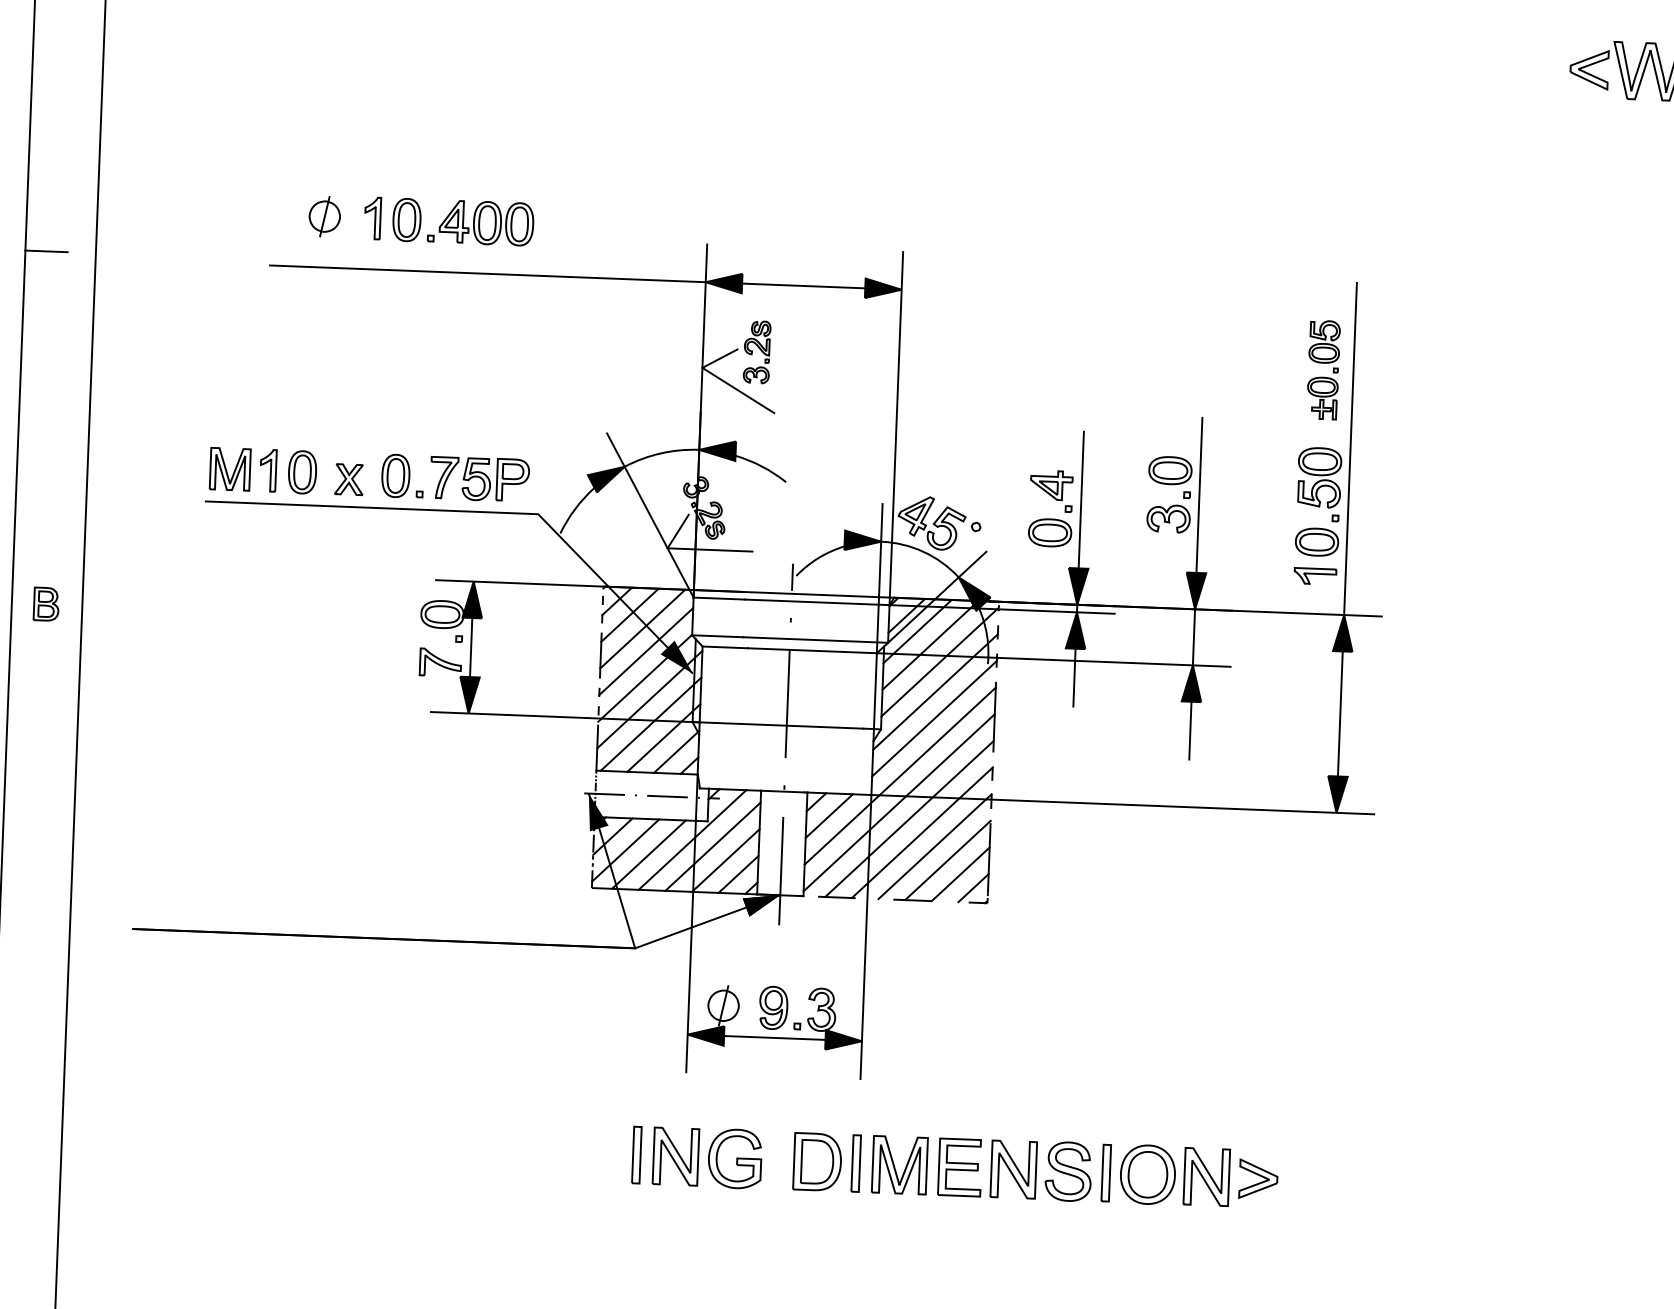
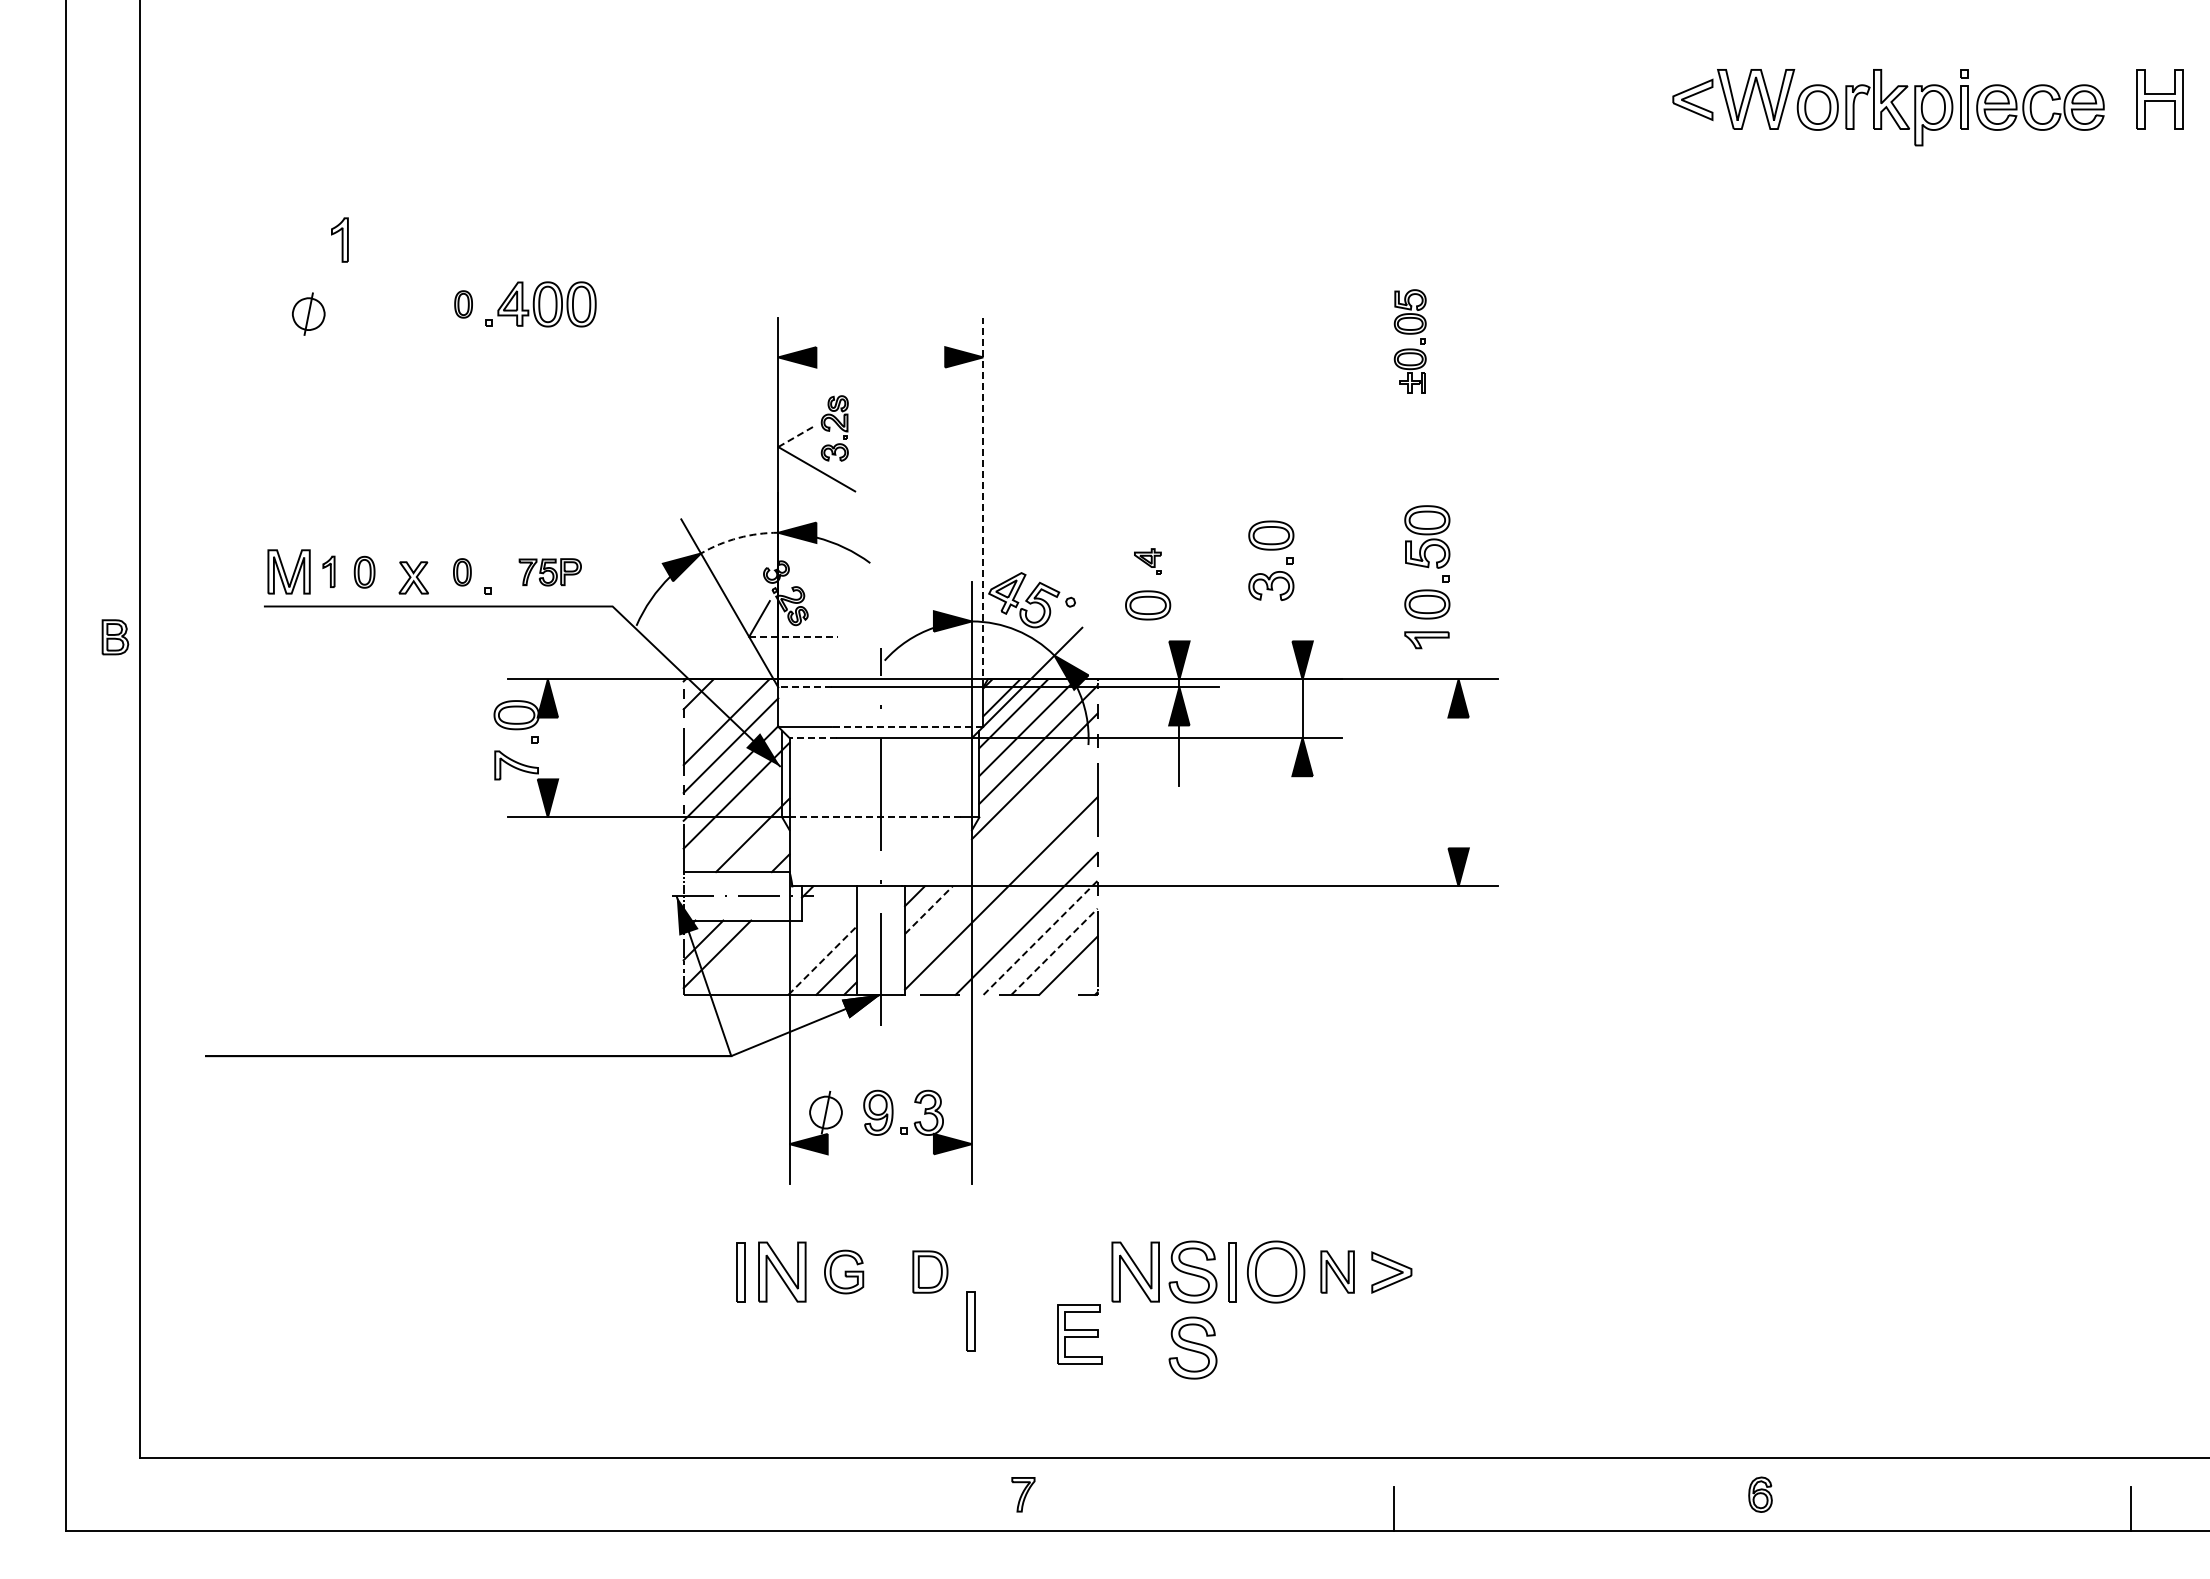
part: (324, 215) -> (308, 313), moved
part: (372, 217) -> (339, 239), moved
part: (406, 220) -> (463, 304), size x0.6
line: (46, 251) -> (88, 351), removed
line: (488, 273) -> (550, 357), removed
line: (803, 286) -> (880, 357), removed
line: (720, 358) -> (796, 436), solid -> dashed
part: (1323, 363) -> (1409, 334), moved
line: (896, 428) -> (983, 502), solid -> dashed
line: (1350, 448) -> (1458, 505), removed
arc: (661, 453) -> (738, 538), solid -> dashed
part: (267, 470) -> (328, 571), size x0.7
part: (302, 472) -> (364, 572), size x0.7
part: (396, 476) -> (462, 572), size x0.6
part: (480, 479) -> (550, 572), size x0.6
part: (1051, 490) -> (1147, 561), size x0.6
line: (1199, 495) -> (1302, 560), removed
line: (1081, 499) -> (1179, 569), removed
line: (710, 549) -> (794, 636), solid -> dashed
line: (718, 598) -> (804, 687), solid -> dashed
part: (46, 604) -> (115, 637), moved
line: (629, 615) -> (712, 708), removed
line: (815, 639) -> (907, 726), solid -> dashed
line: (470, 647) -> (547, 748), removed
line: (725, 647) -> (813, 738), solid -> dashed
line: (1340, 713) -> (1458, 782), removed
line: (934, 718) -> (1034, 804), removed
line: (650, 724) -> (738, 821), removed
line: (781, 725) -> (875, 817), solid -> dashed
line: (1190, 730) -> (1302, 806), removed
line: (676, 752) -> (766, 849), removed
line: (900, 776) -> (1001, 865), removed
line: (828, 816) -> (928, 910), solid -> dashed
line: (909, 818) -> (1012, 909), removed
line: (692, 839) -> (786, 940), removed
line: (712, 846) -> (808, 946), removed
line: (935, 846) -> (1040, 937), solid -> dashed
line: (648, 854) -> (741, 957), removed
line: (725, 860) -> (822, 960), solid -> dashed
line: (947, 860) -> (1054, 951), solid -> dashed
line: (973, 887) -> (1082, 979), removed
line: (774, 1038) -> (880, 1144), removed
part: (734, 1158) -> (843, 1271), size x0.7
part: (817, 1161) -> (930, 1271), size x0.7
part: (855, 1163) -> (970, 1321), moved
part: (899, 1164) -> (1016, 1271), removed
part: (960, 1167) -> (1079, 1334), moved
part: (1206, 1176) -> (1337, 1271), size x0.7
part: (1065, 1243) -> (1192, 1347), added

